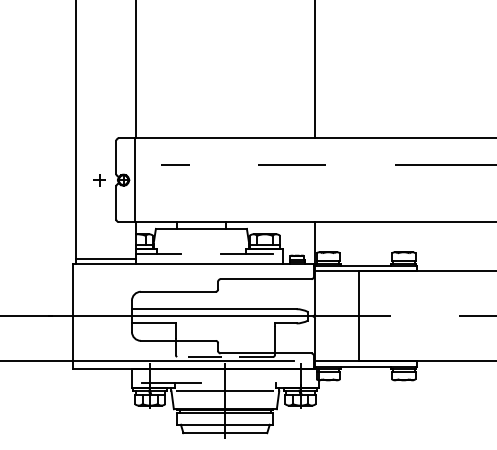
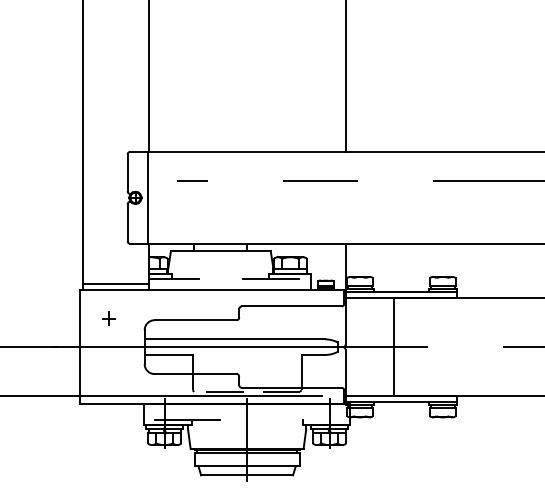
part: (99, 180) -> (109, 318), moved
line: (225, 391) -> (247, 429), removed

